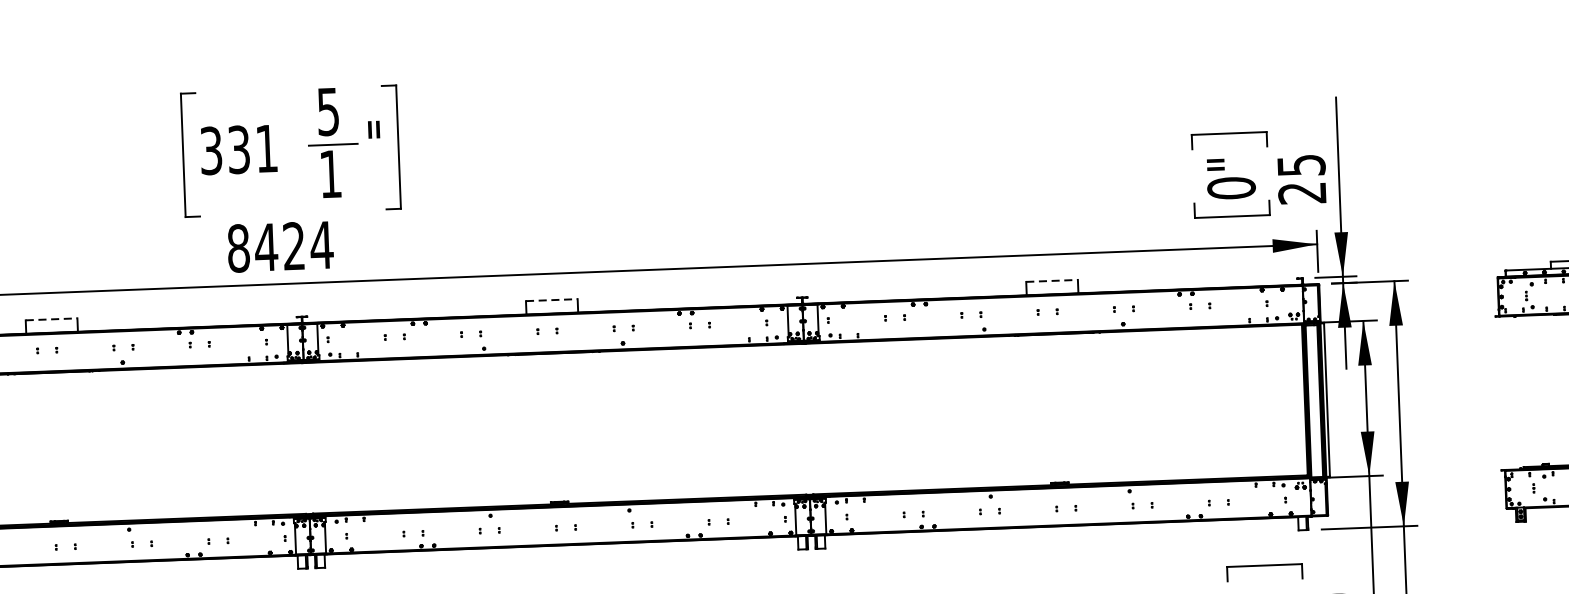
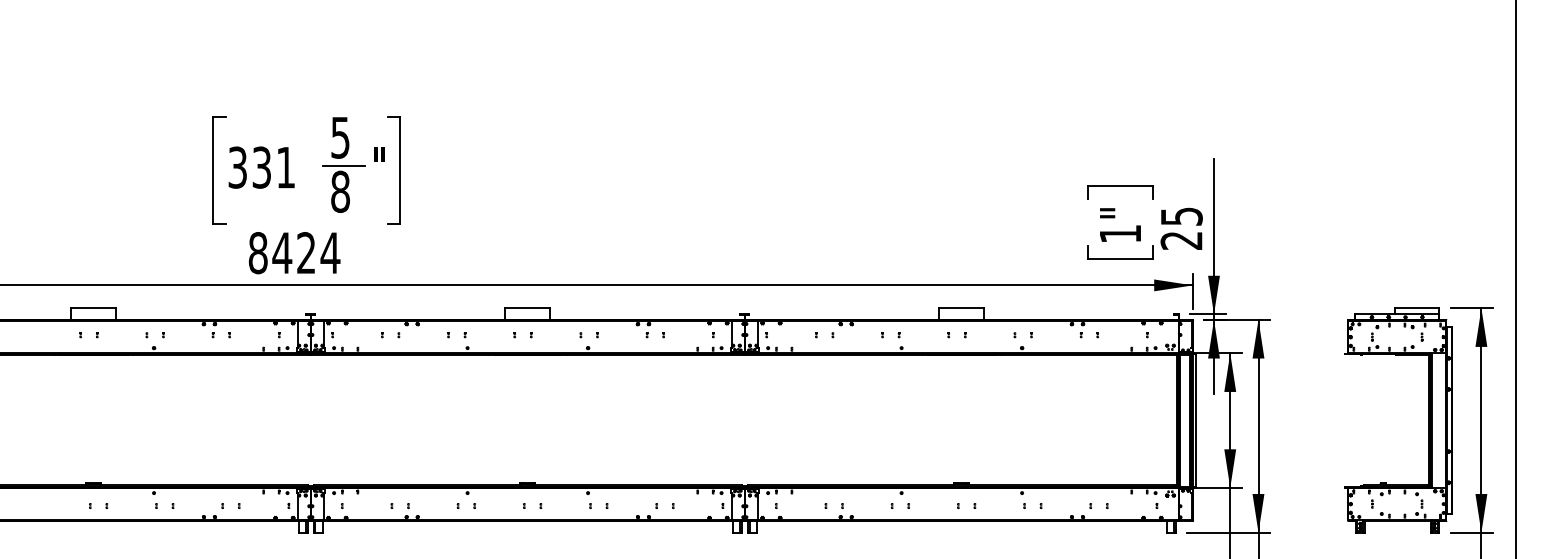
text: (330, 173) -> (340, 191), 1 -> 8
text: (1231, 187) -> (1120, 233), 0" -> 1"
line: (1052, 281) -> (962, 308), dashed -> solid
line: (552, 300) -> (528, 308), dashed -> solid
line: (52, 319) -> (94, 308), dashed -> solid

